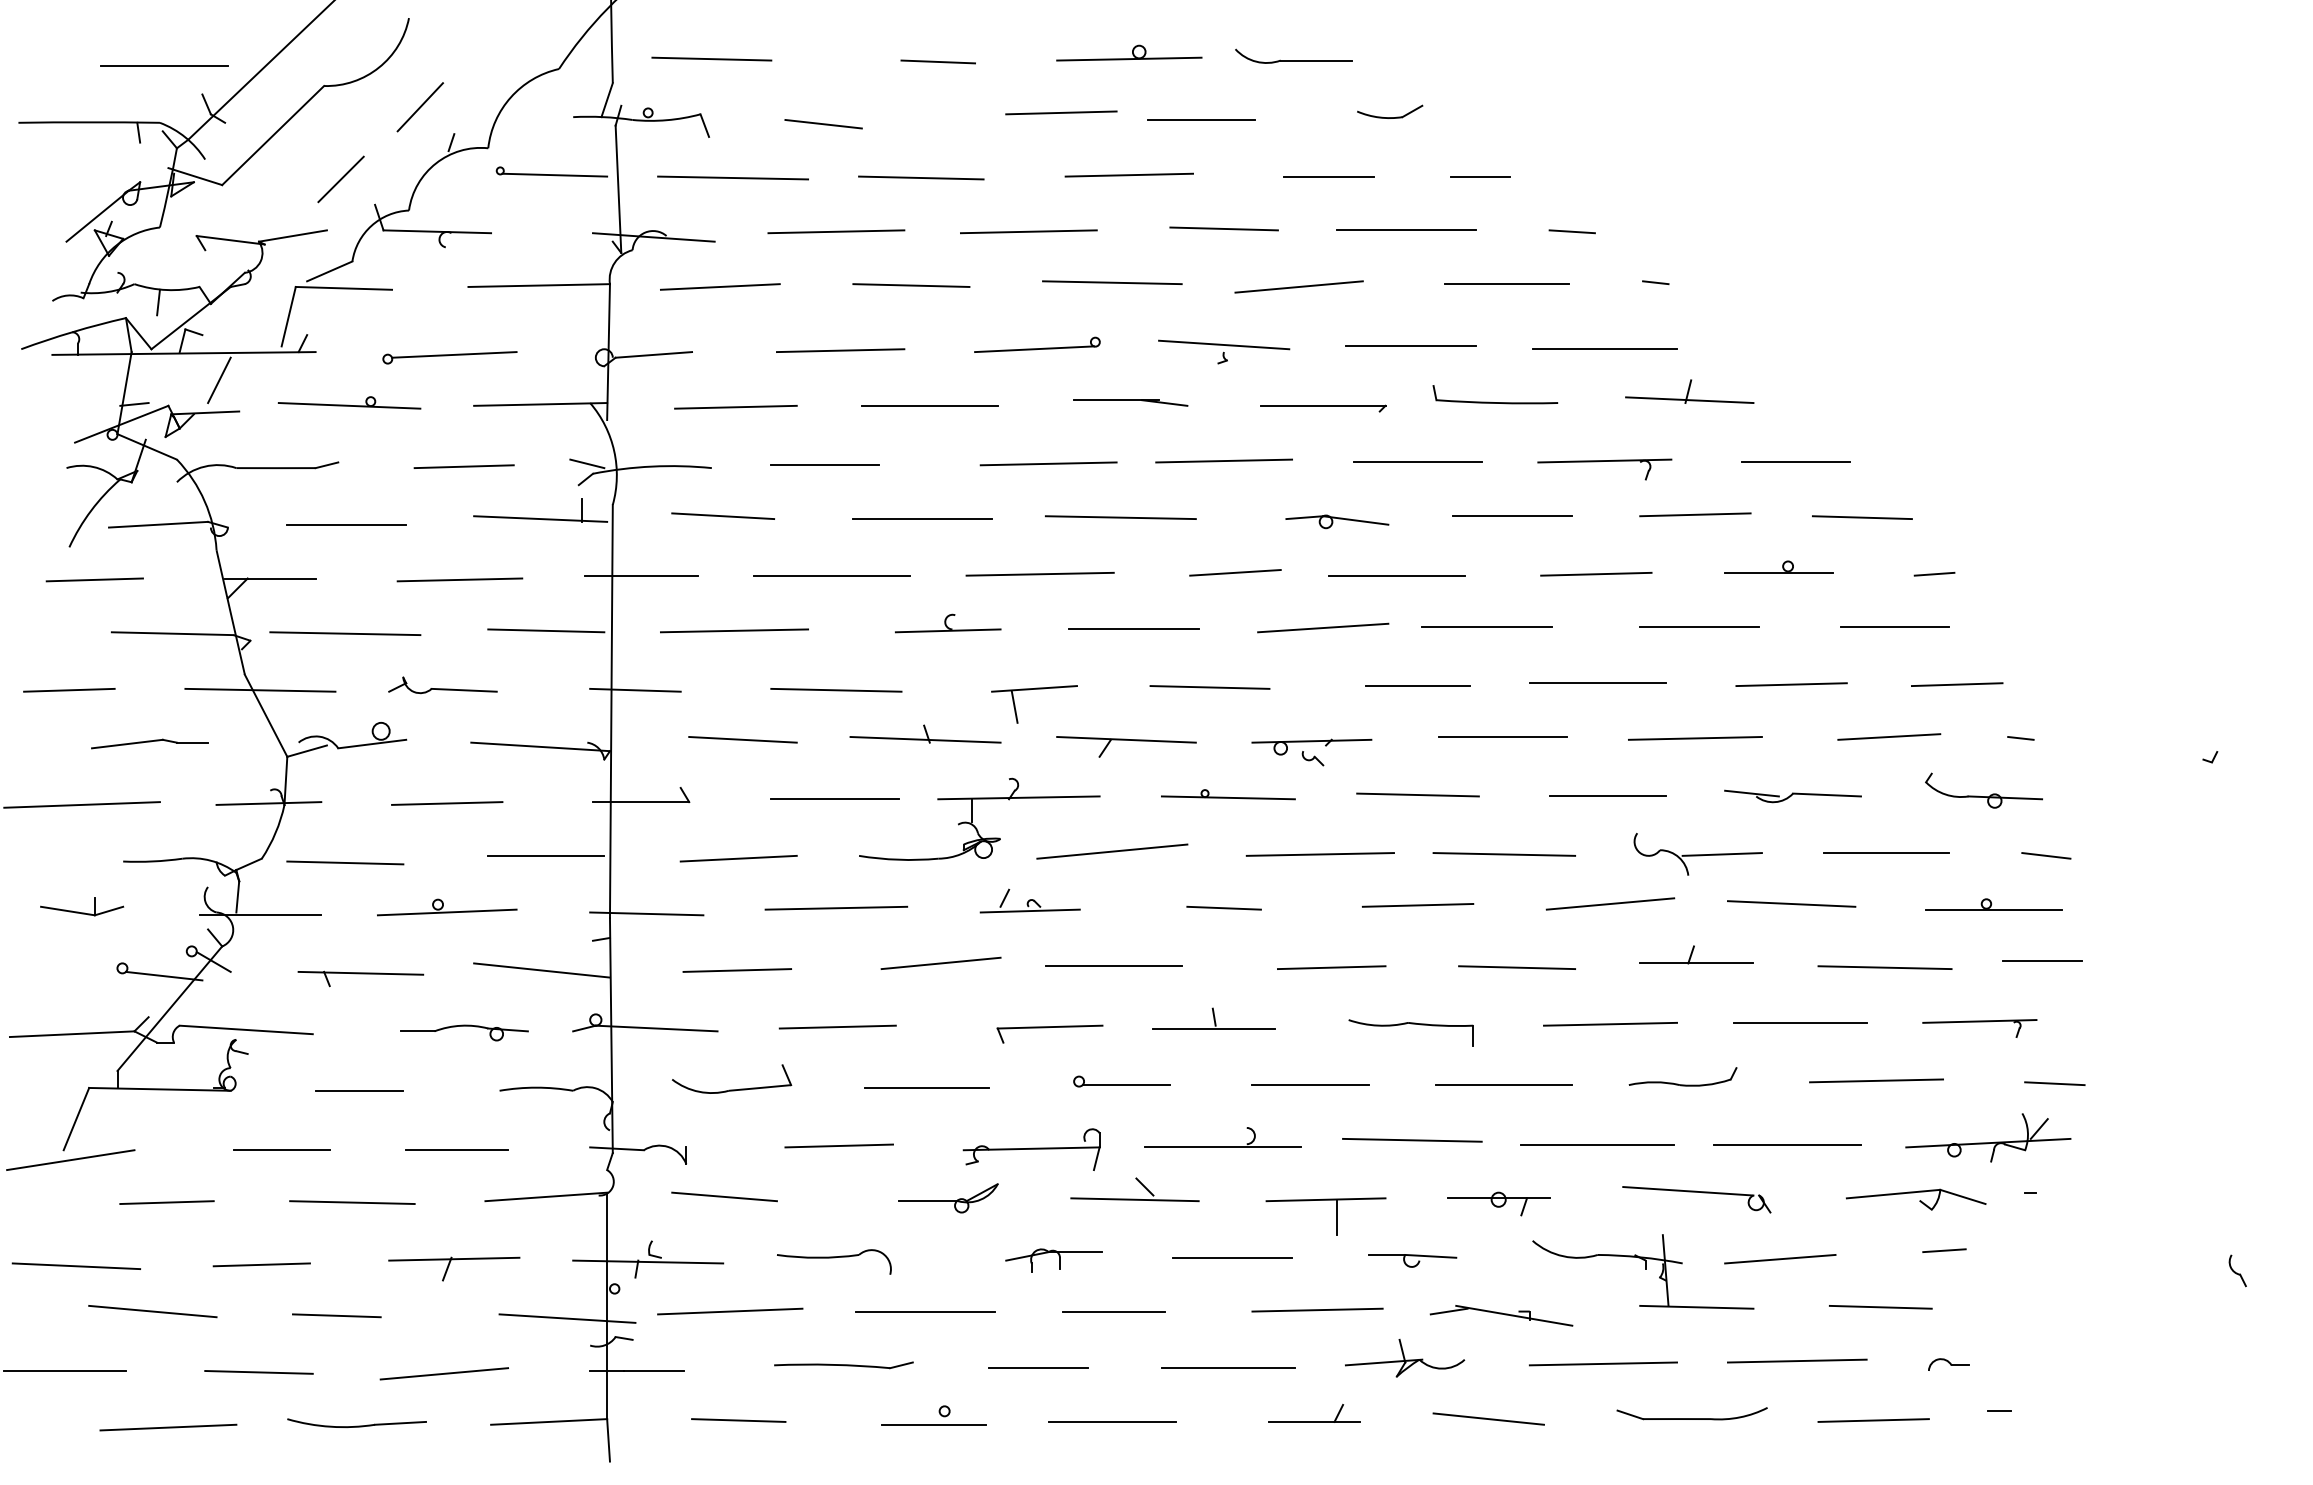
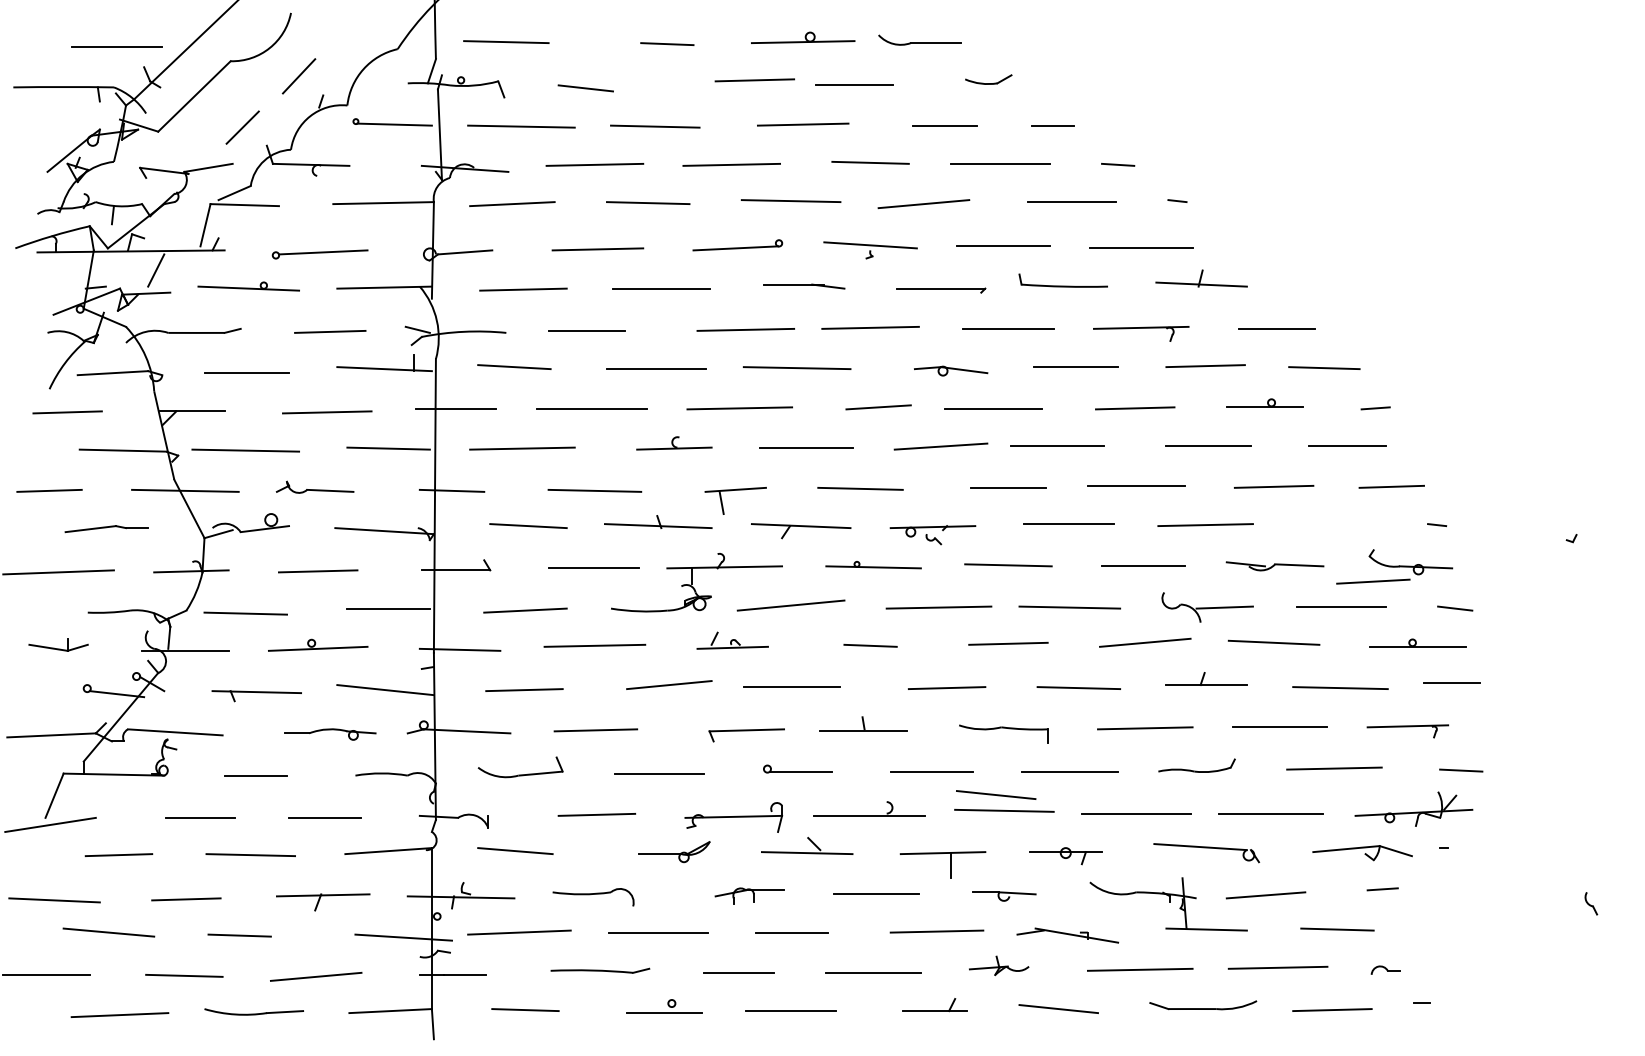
line: (1889, 736) -> (1373, 581), moved
line: (1400, 1117) -> (995, 794), added
part: (1405, 1358) -> (999, 965), size x0.7

